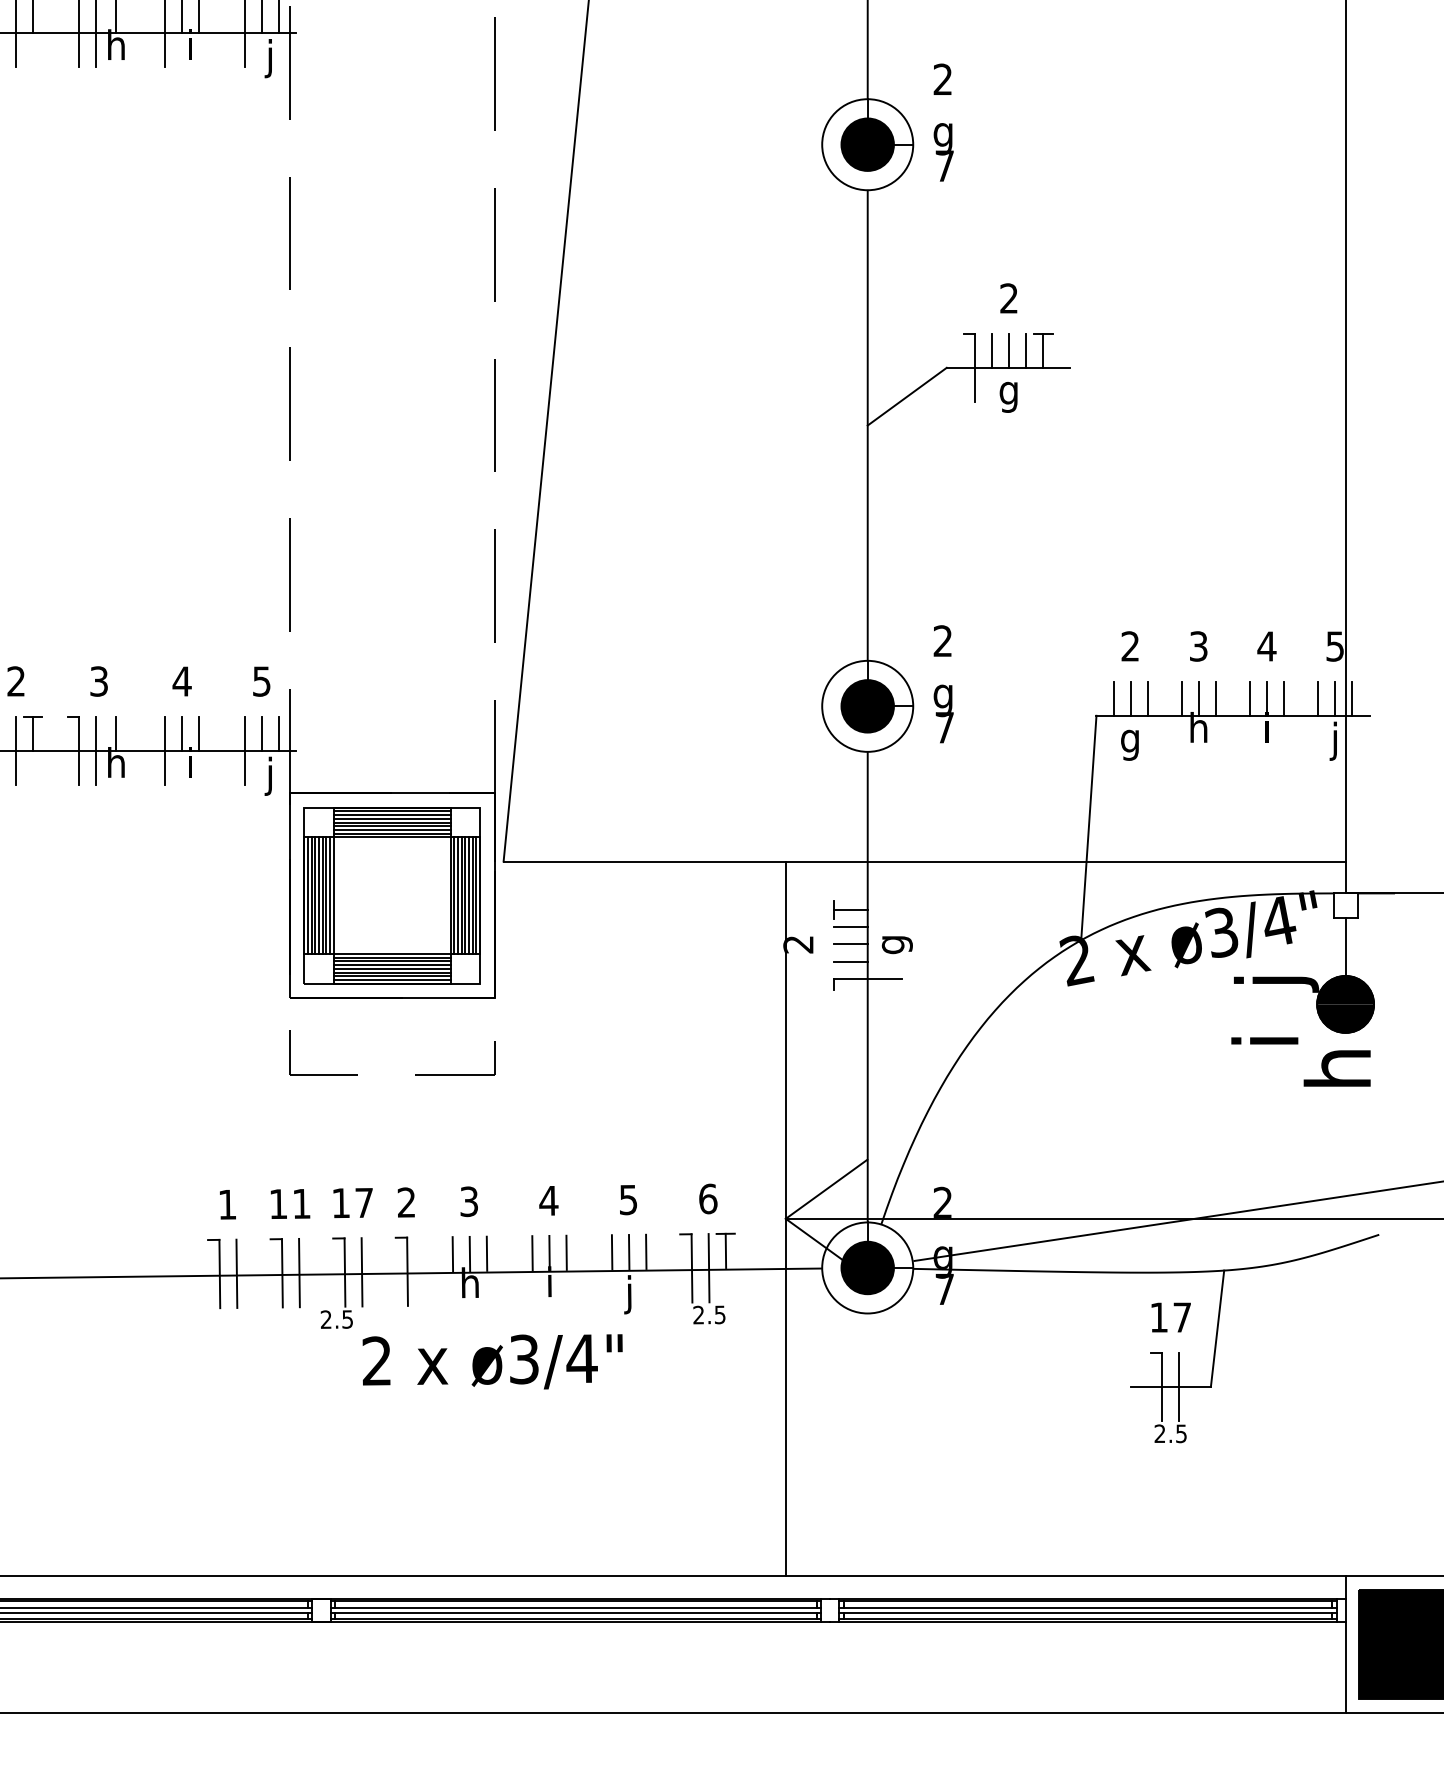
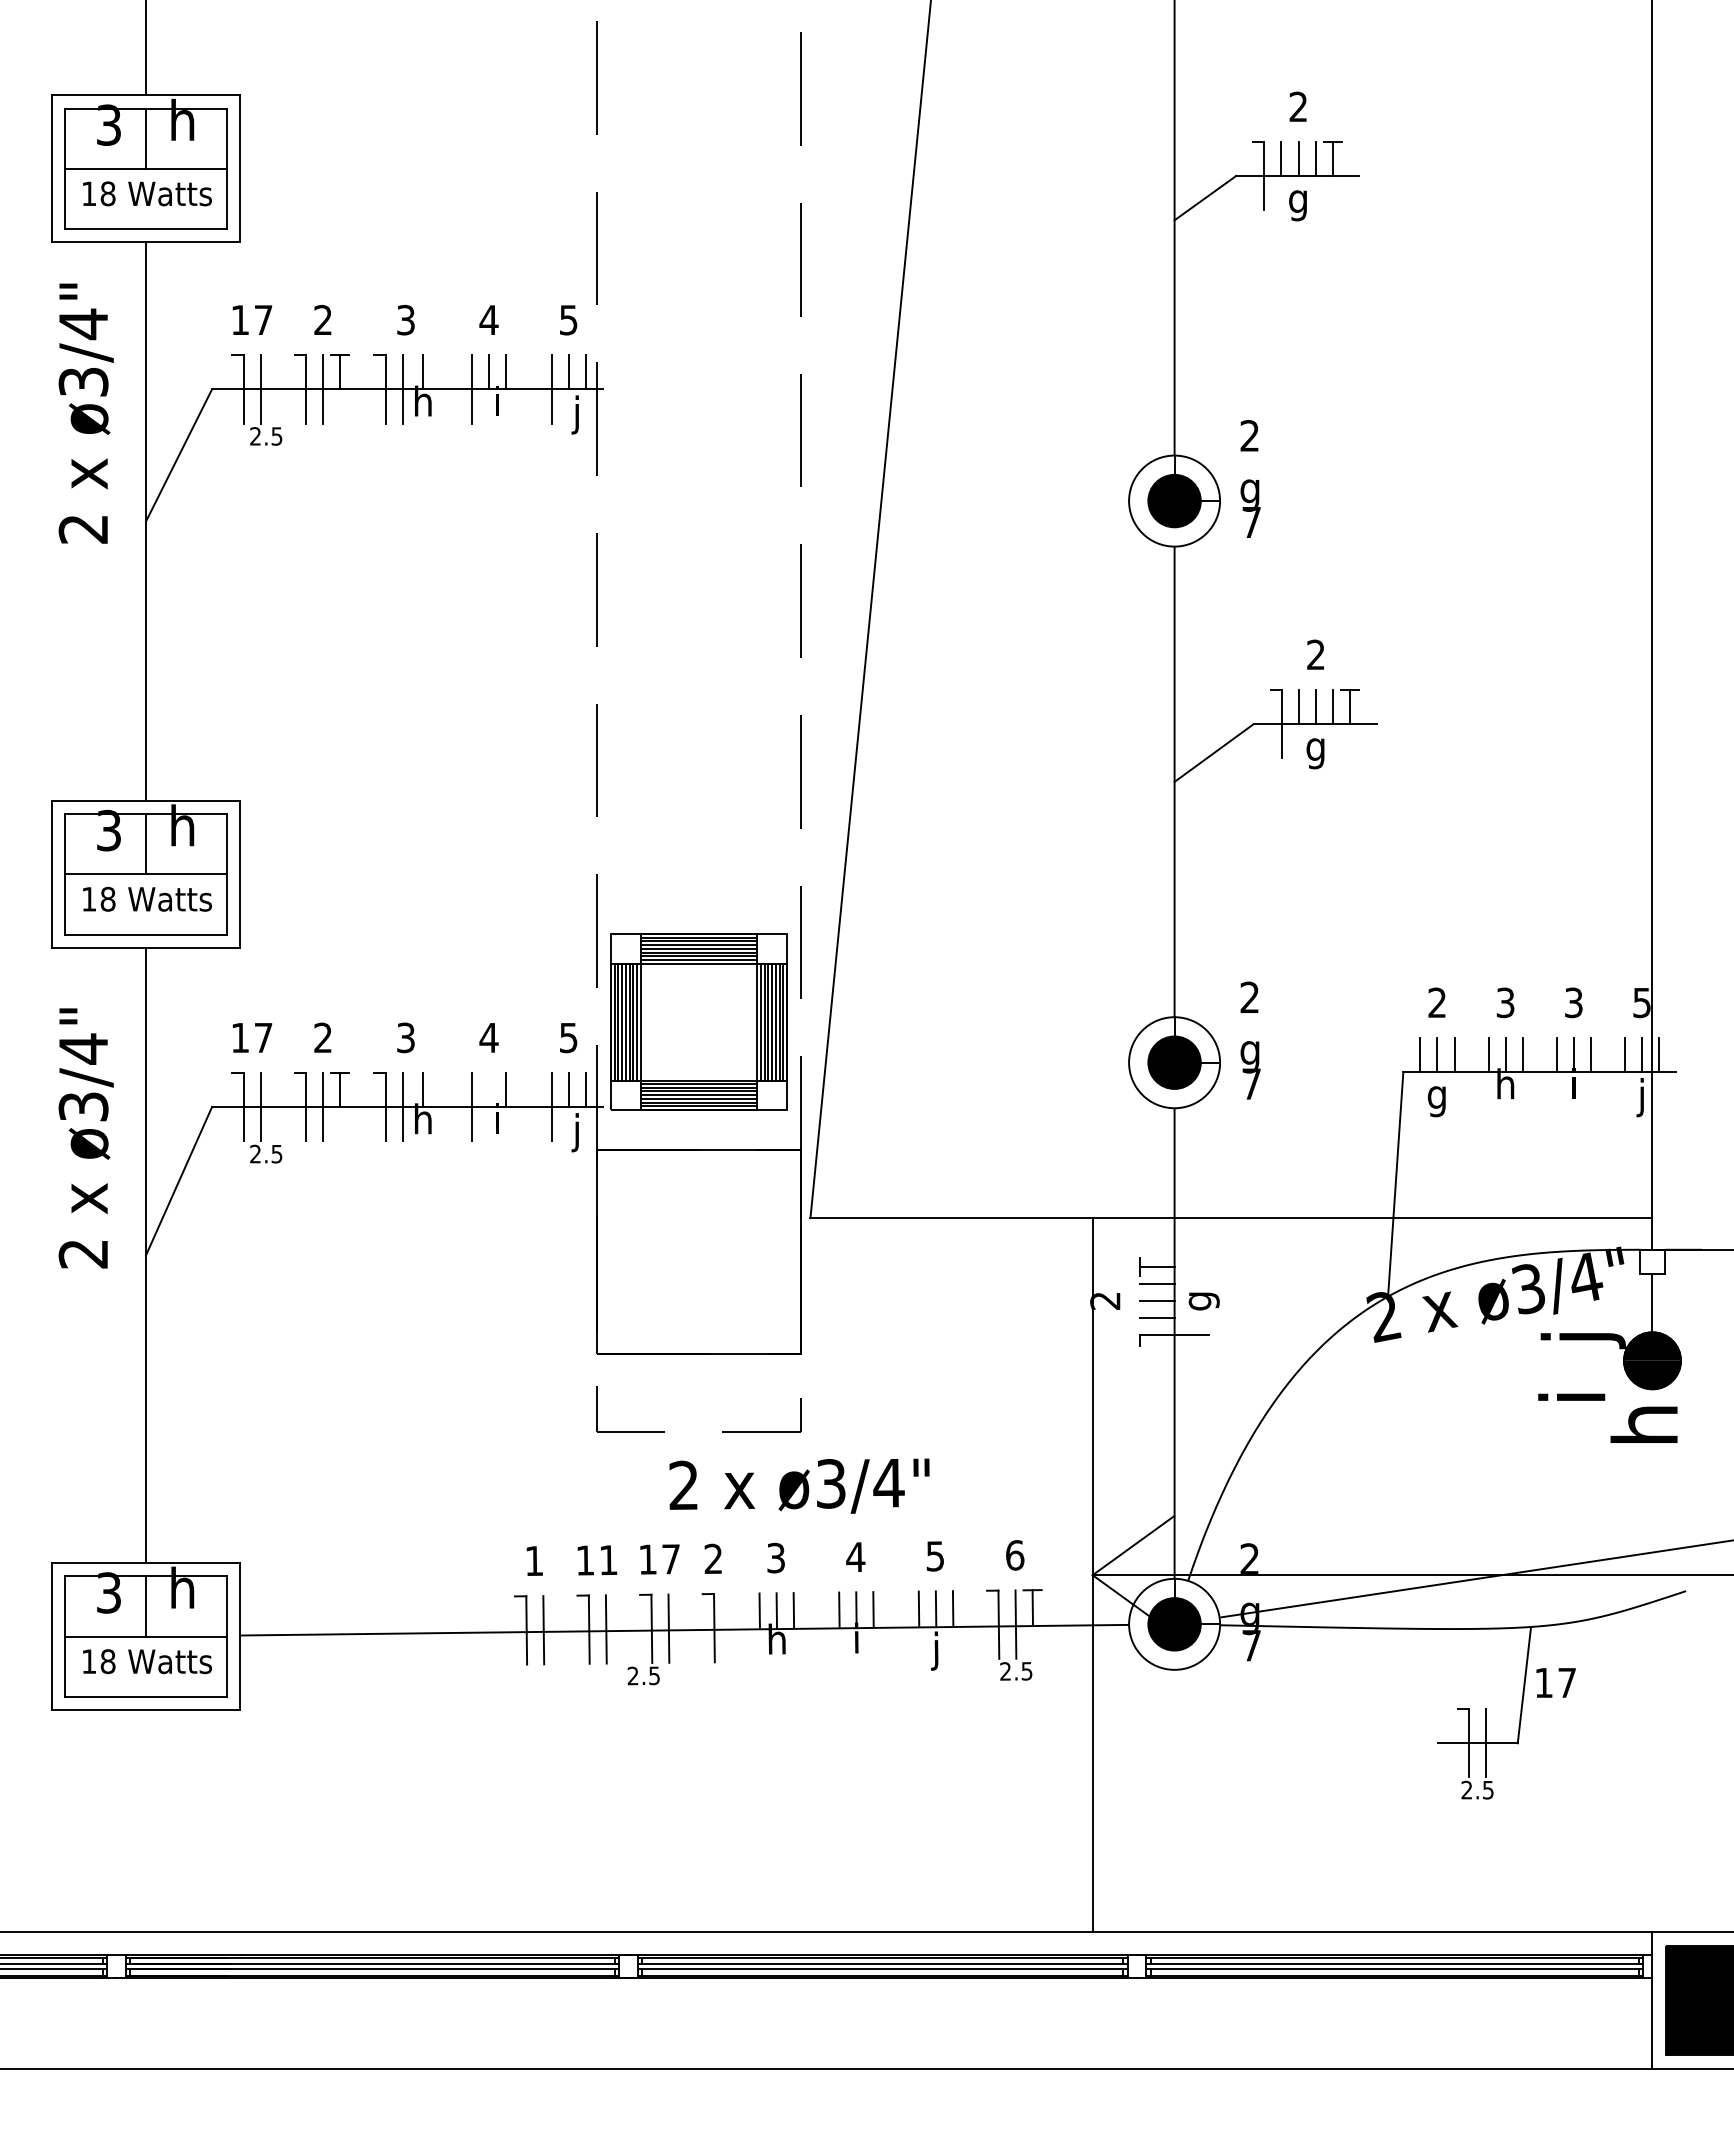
text: (1266, 646) -> (1573, 1002), 4 -> 3
line: (182, 734) -> (489, 1090), removed
part: (391, 895) -> (698, 1021), moved
text: (1170, 1317) -> (1555, 1682), moved
text: (492, 1361) -> (799, 1485), moved

